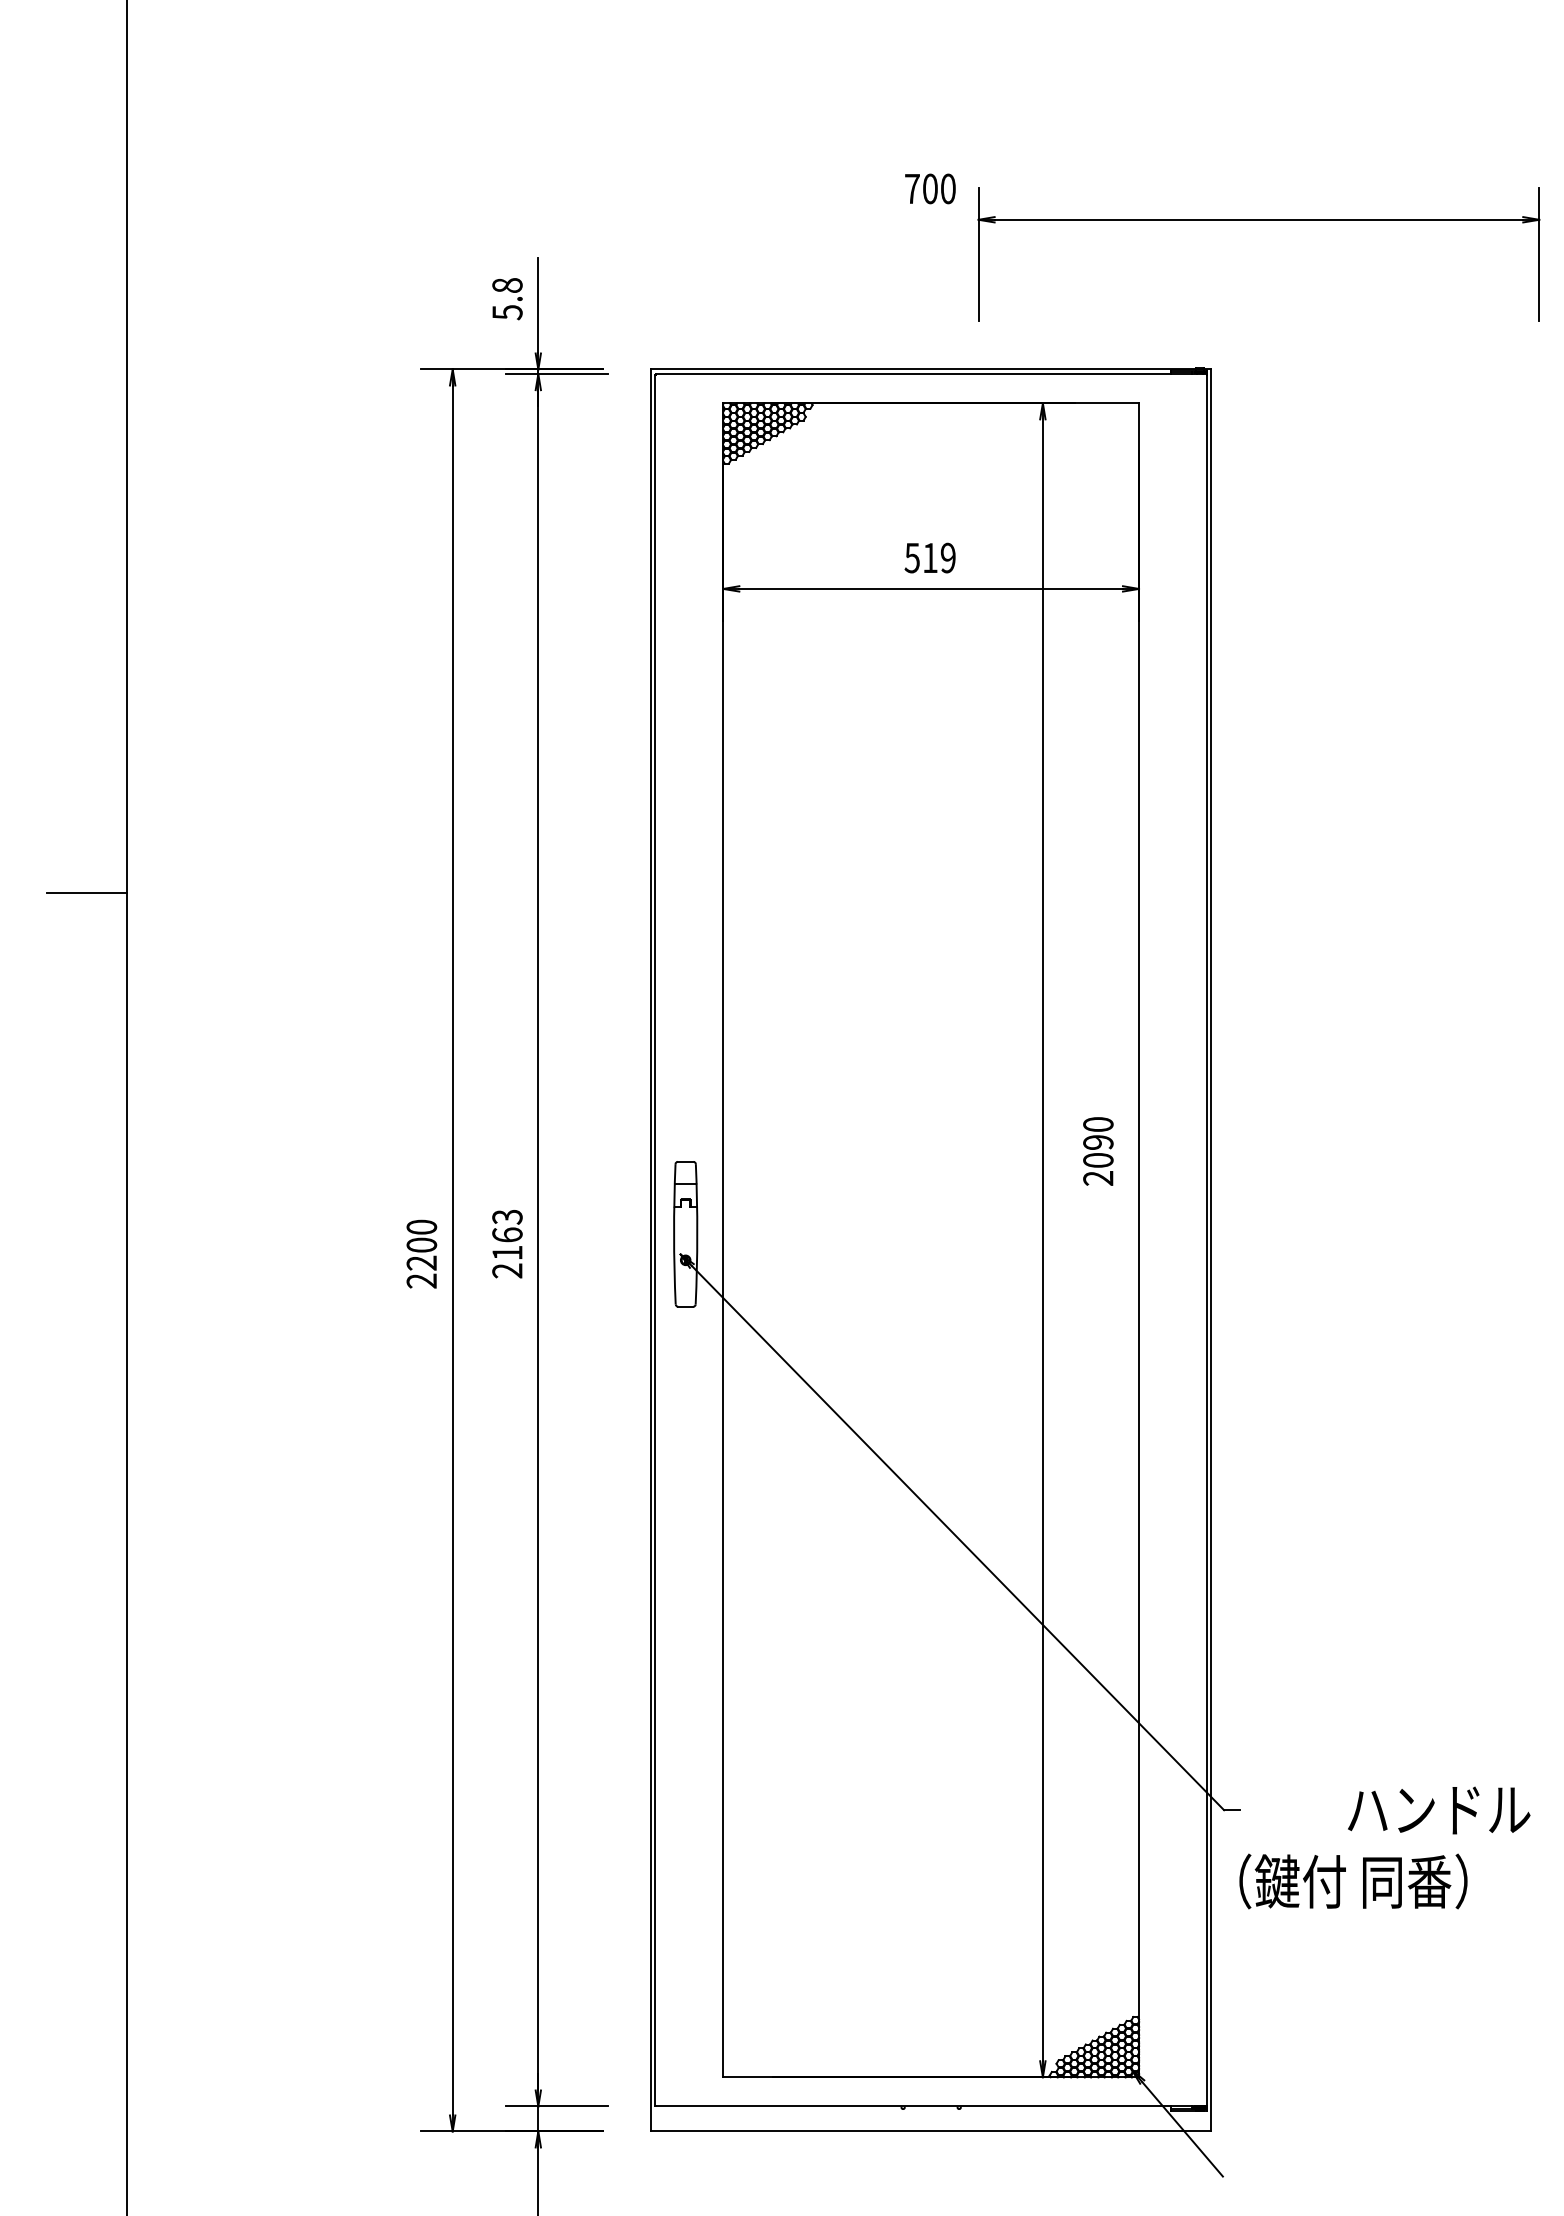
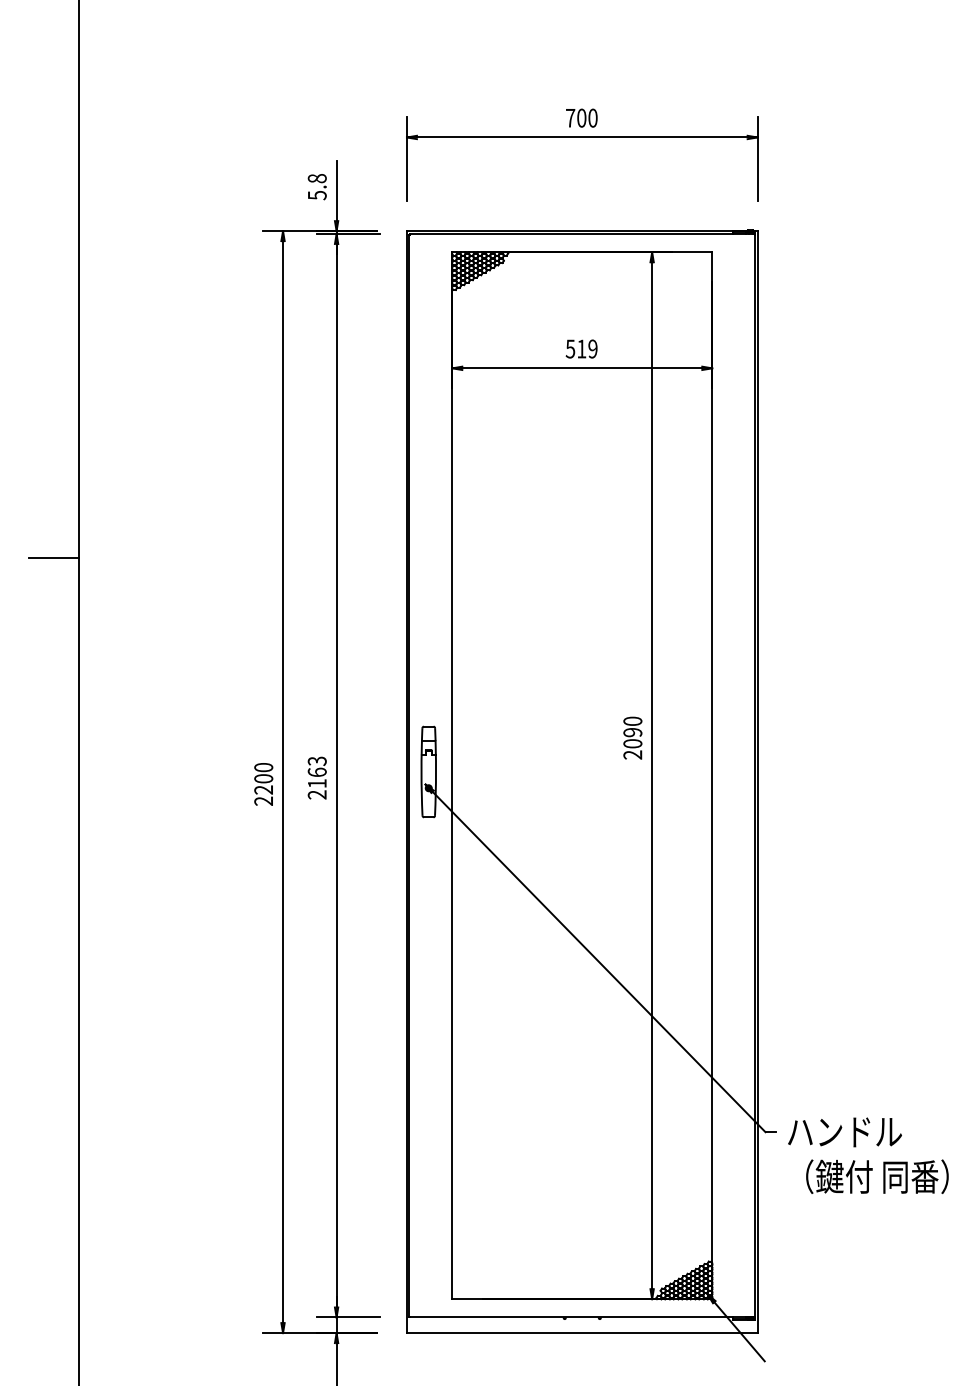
part: (1259, 219) -> (582, 137), moved
text: (1097, 1150) -> (632, 737), moved
text: (1438, 1810) -> (844, 1132), moved
text: (1353, 1881) -> (877, 1176), moved

